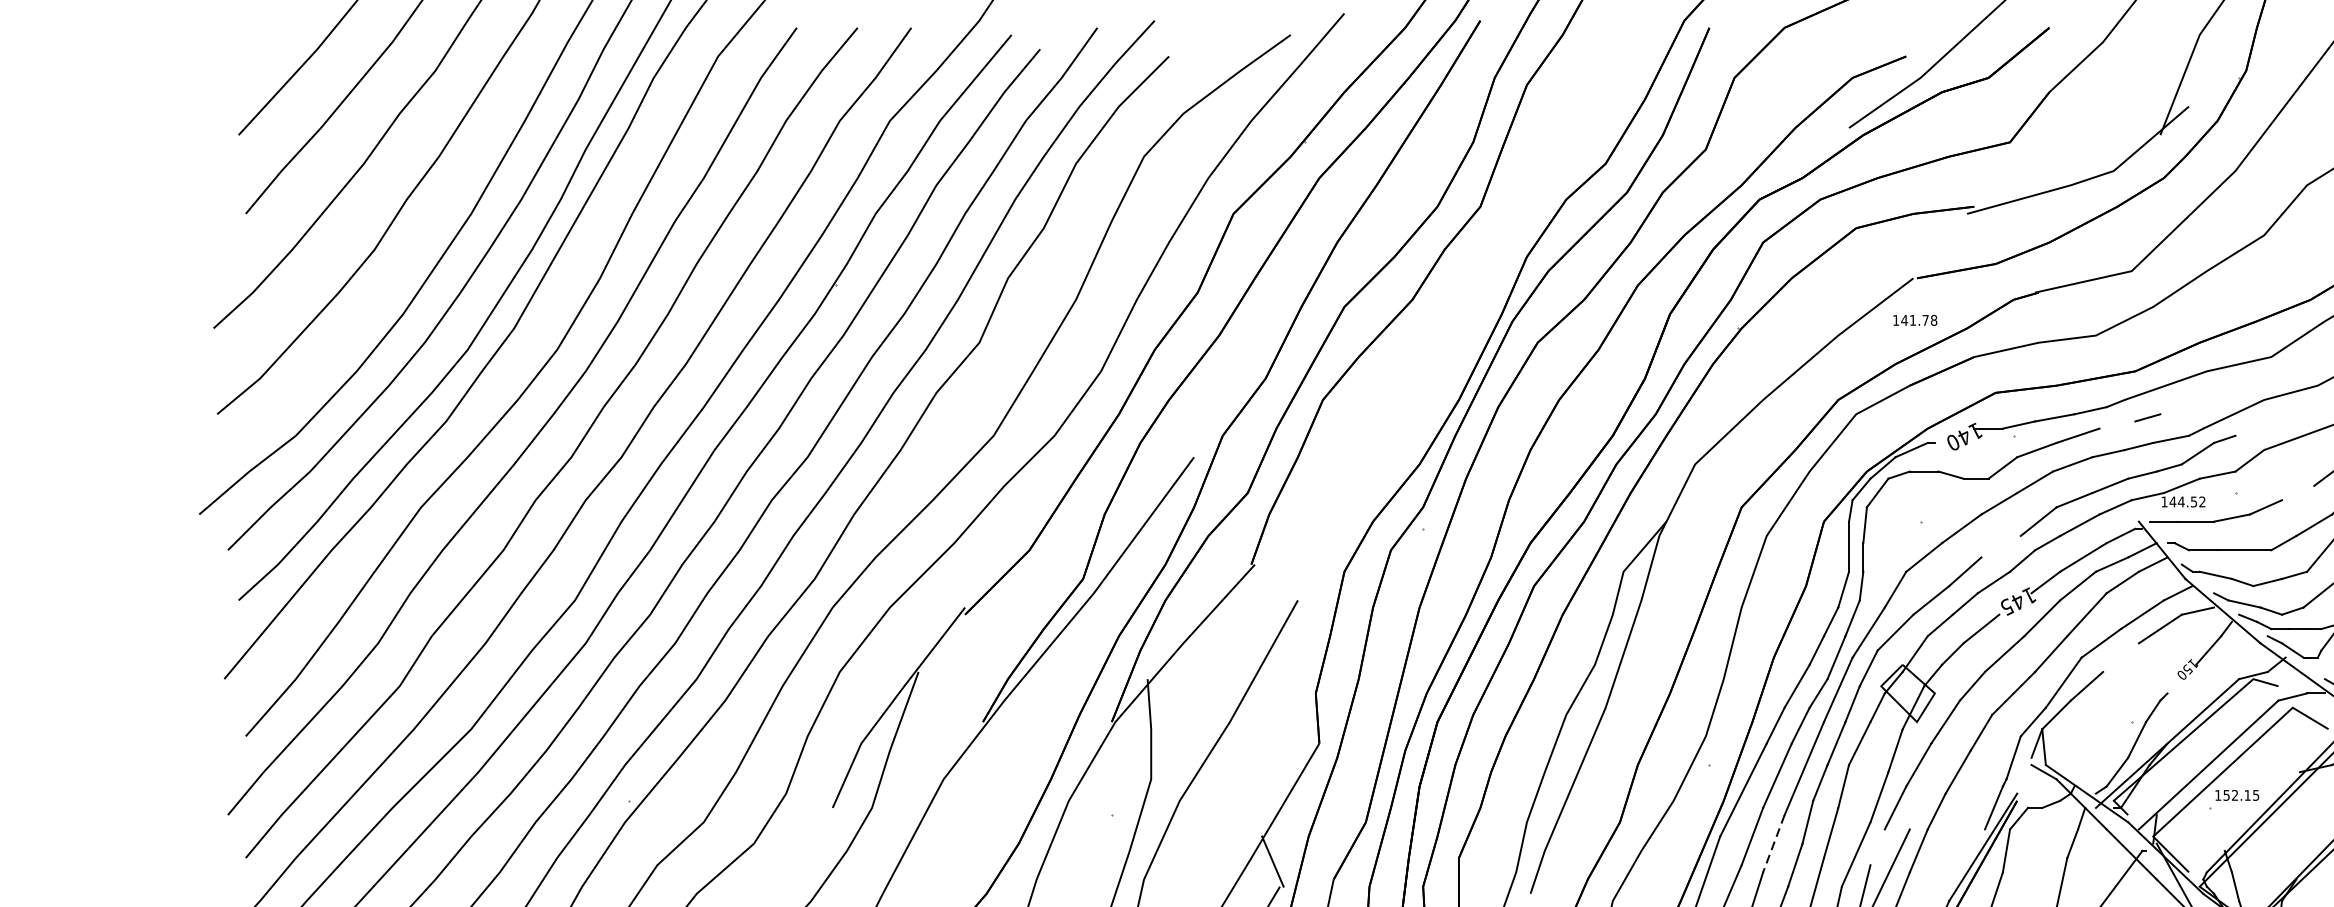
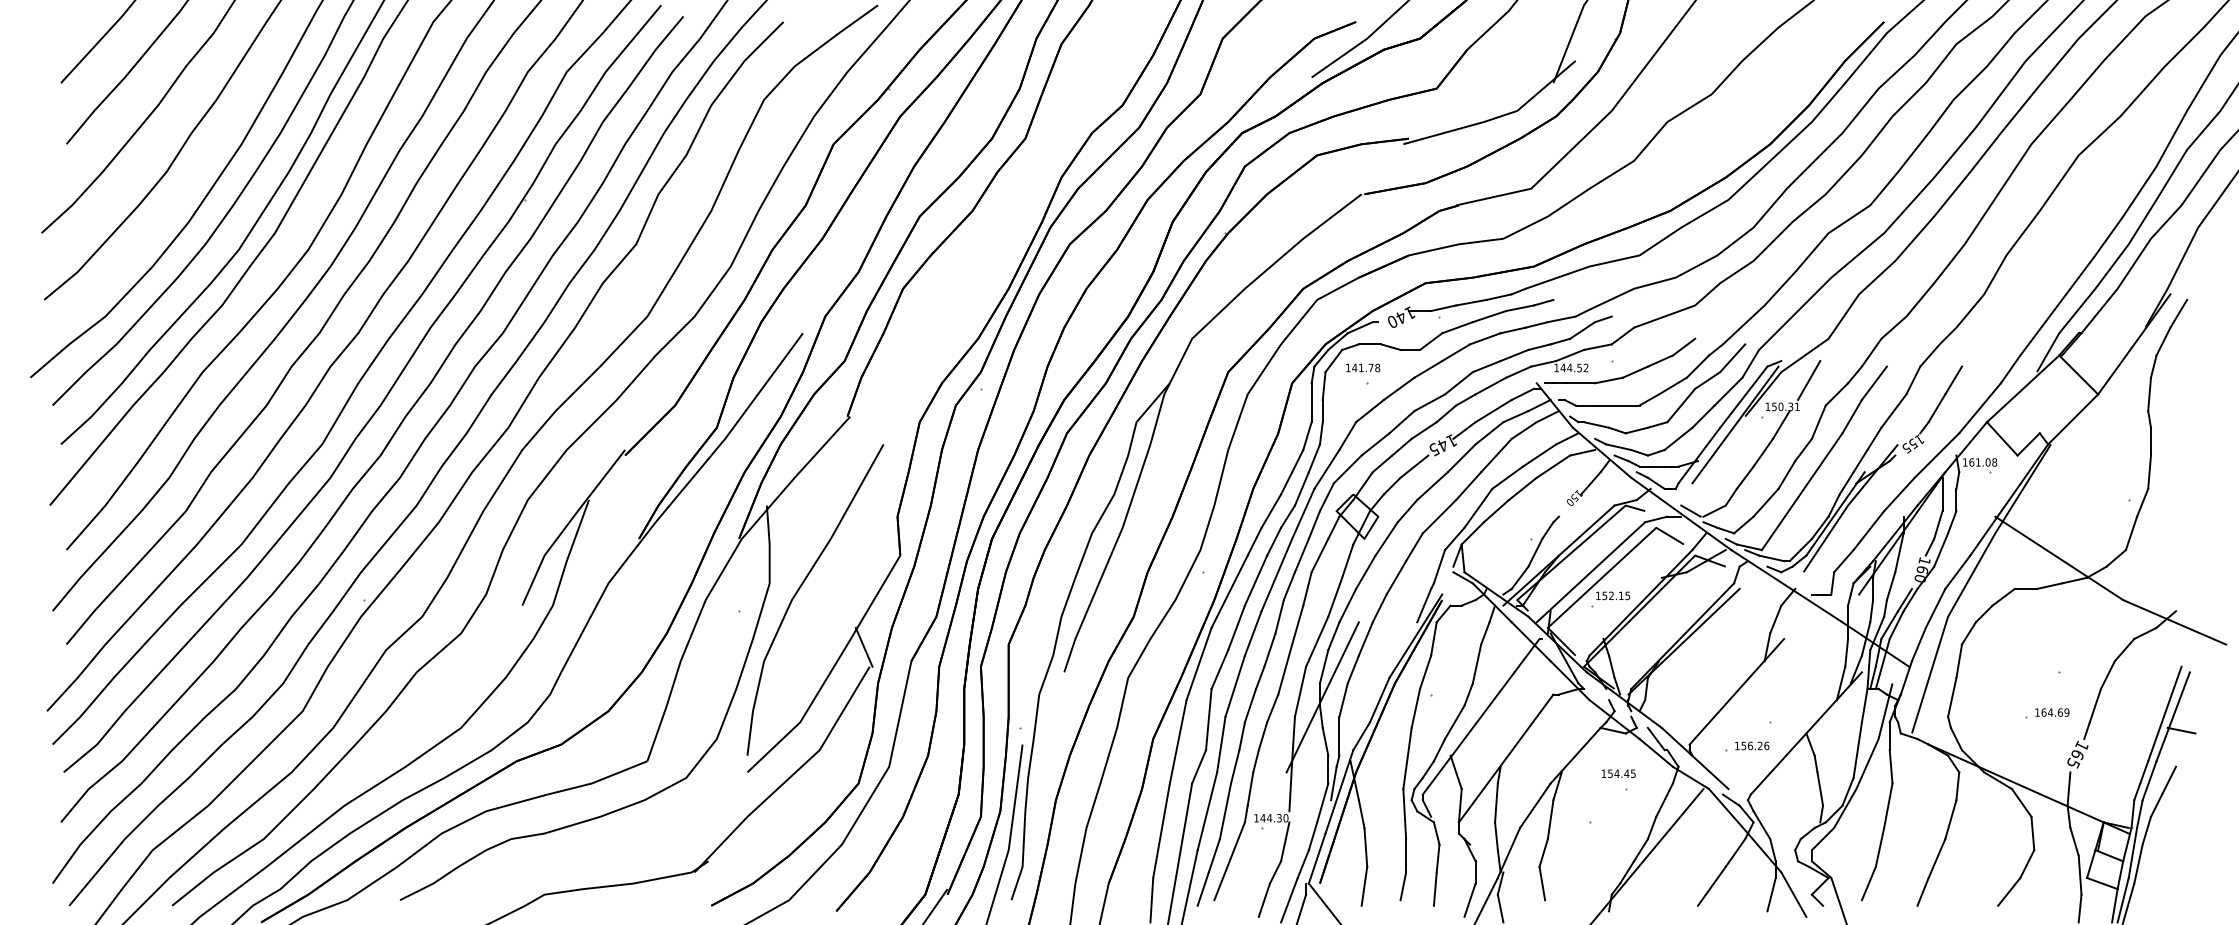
text: (1915, 319) -> (1363, 367), moved
line: (2116, 425) -> (1519, 308), added
line: (2296, 492) -> (1659, 360), added
line: (2000, 546) -> (1429, 402), added
line: (2120, 657) -> (1522, 488), added
line: (1774, 843) -> (1253, 633), dashed -> solid
line: (1877, 847) -> (1333, 636), added

